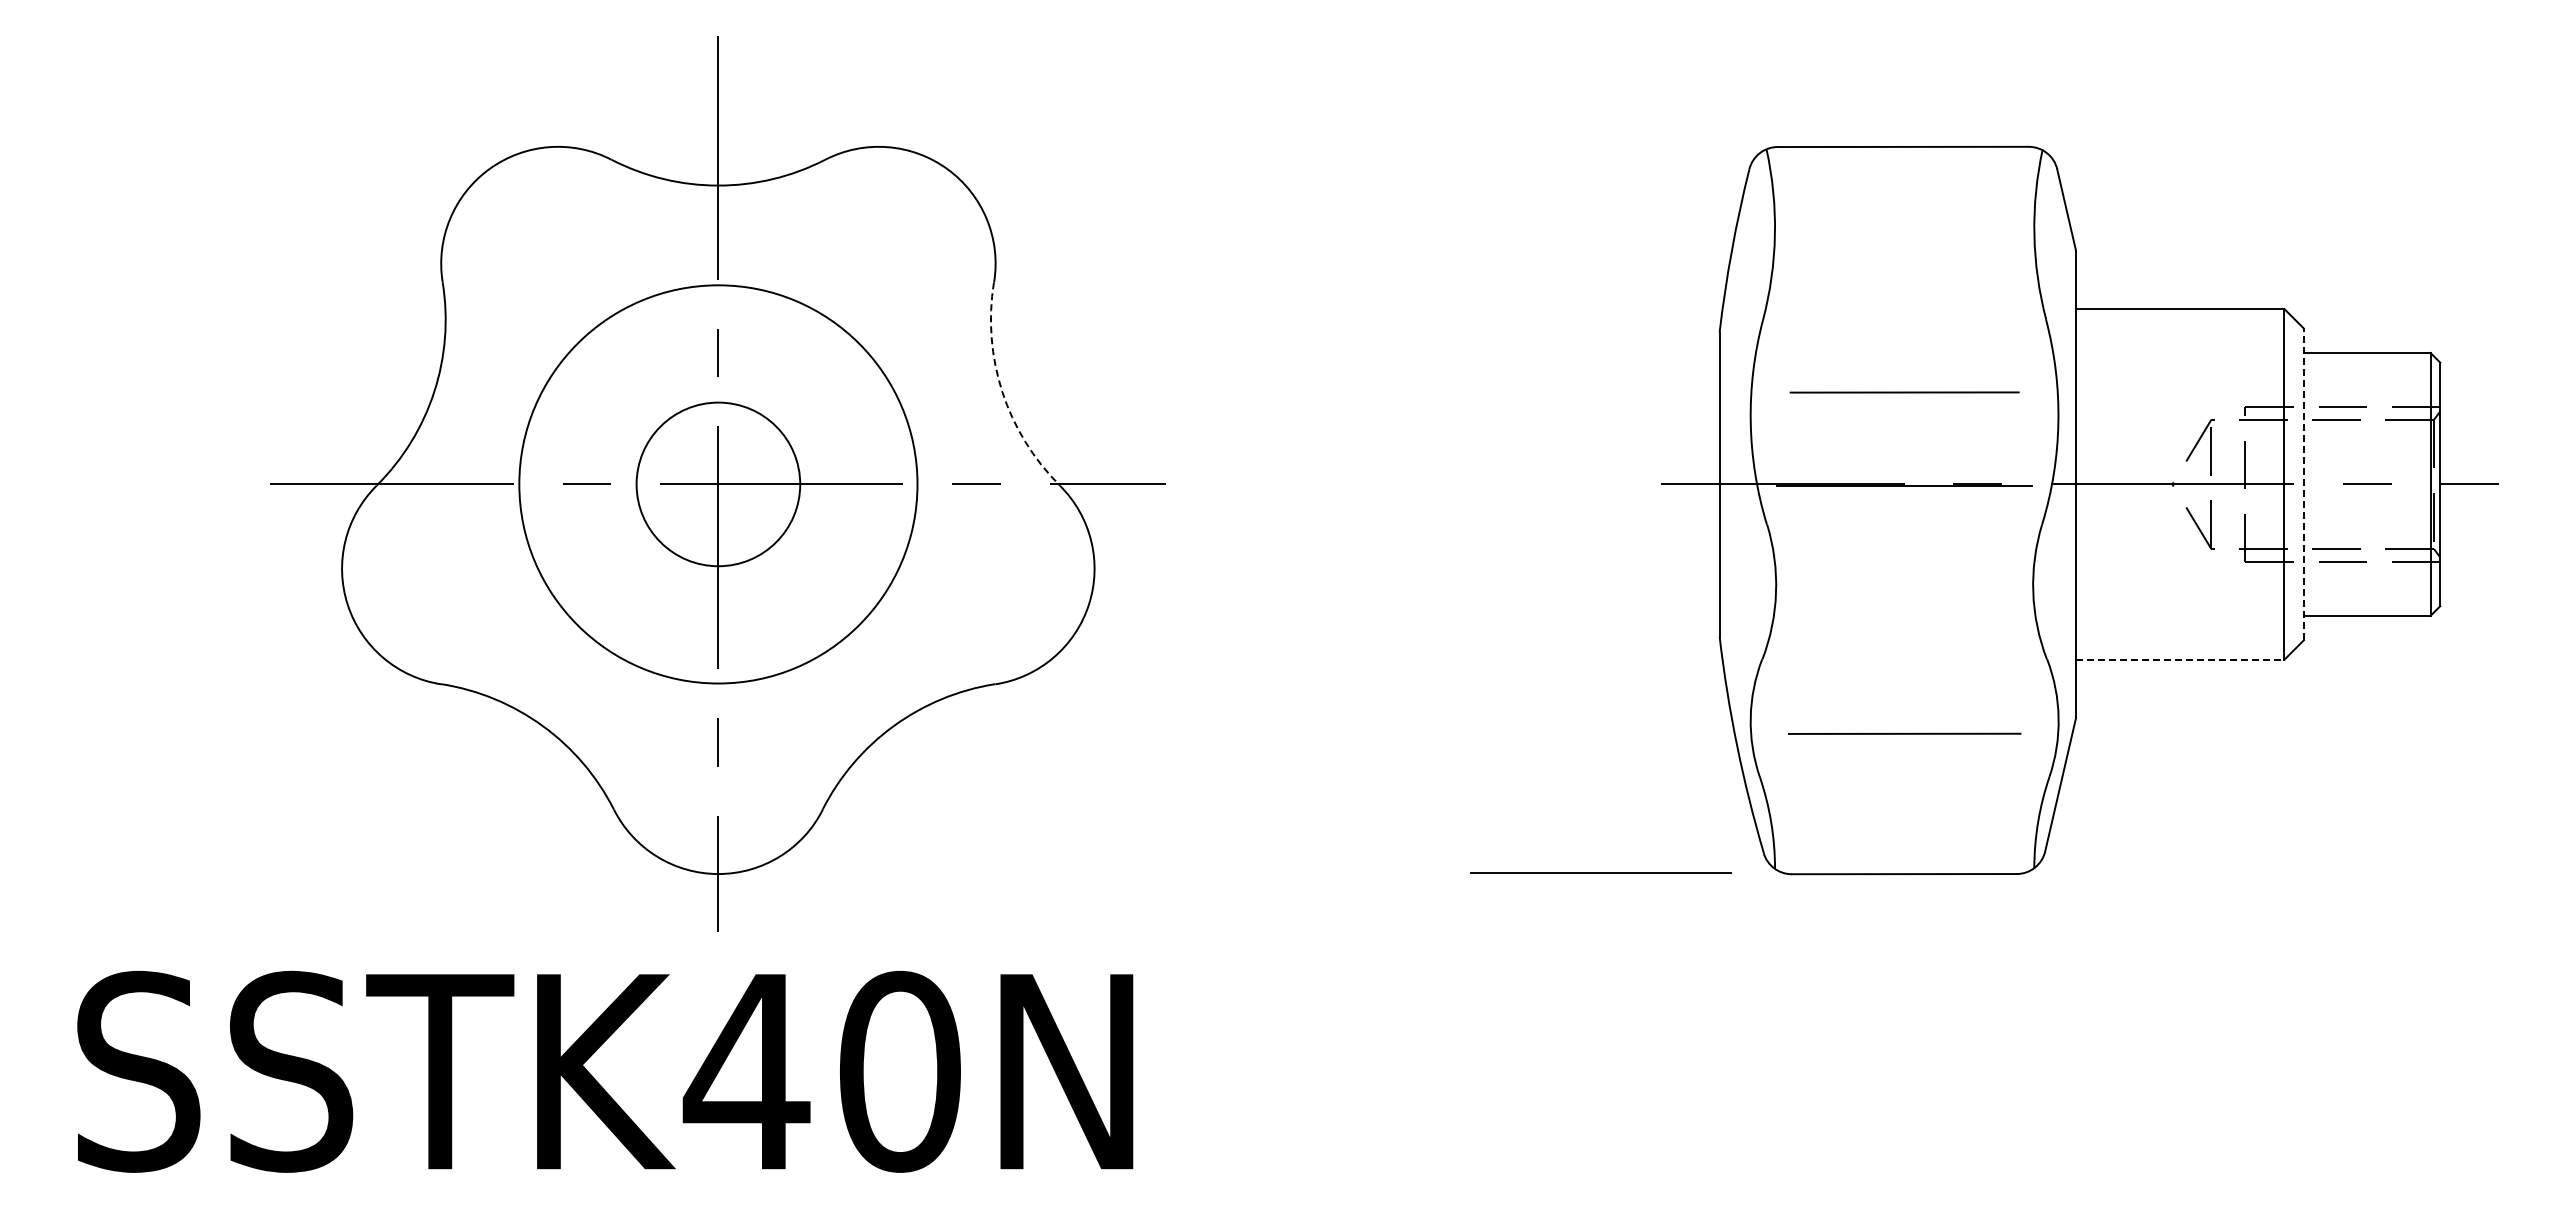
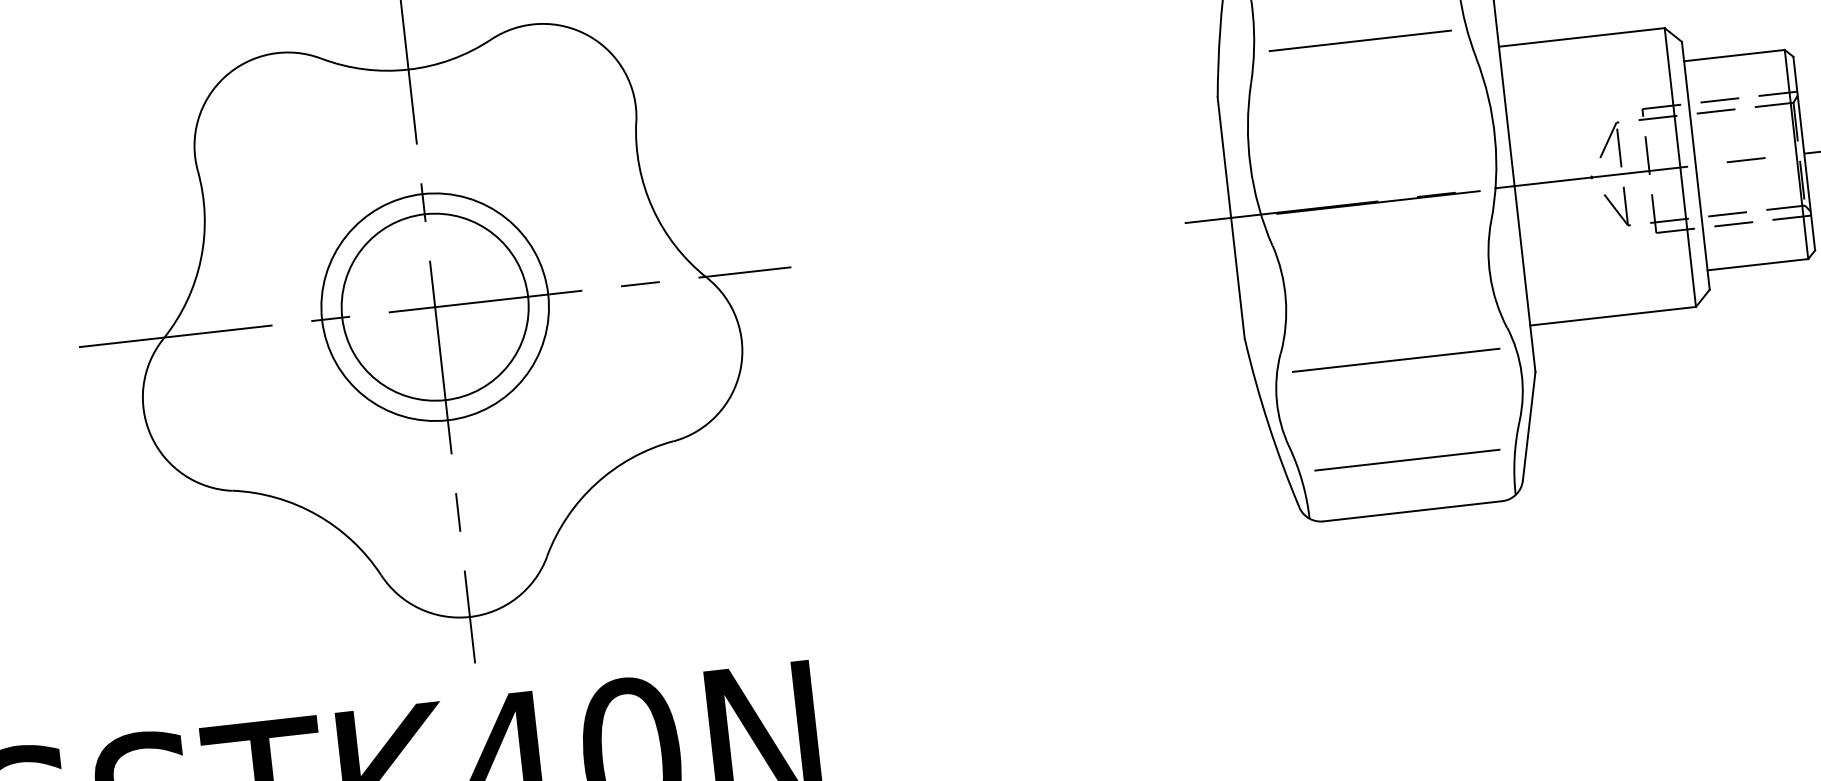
arc: (1002, 392) -> (652, 208), dashed -> solid
line: (1904, 392) -> (1360, 40), moved
circle: (718, 484) -> (435, 307), size x0.71
circle: (718, 484) -> (435, 307), size x1.43
line: (2303, 484) -> (1695, 165), dashed -> solid
line: (2180, 659) -> (1613, 316), dashed -> solid
line: (1904, 733) -> (1407, 459), moved
line: (1600, 872) -> (1396, 359), moved

